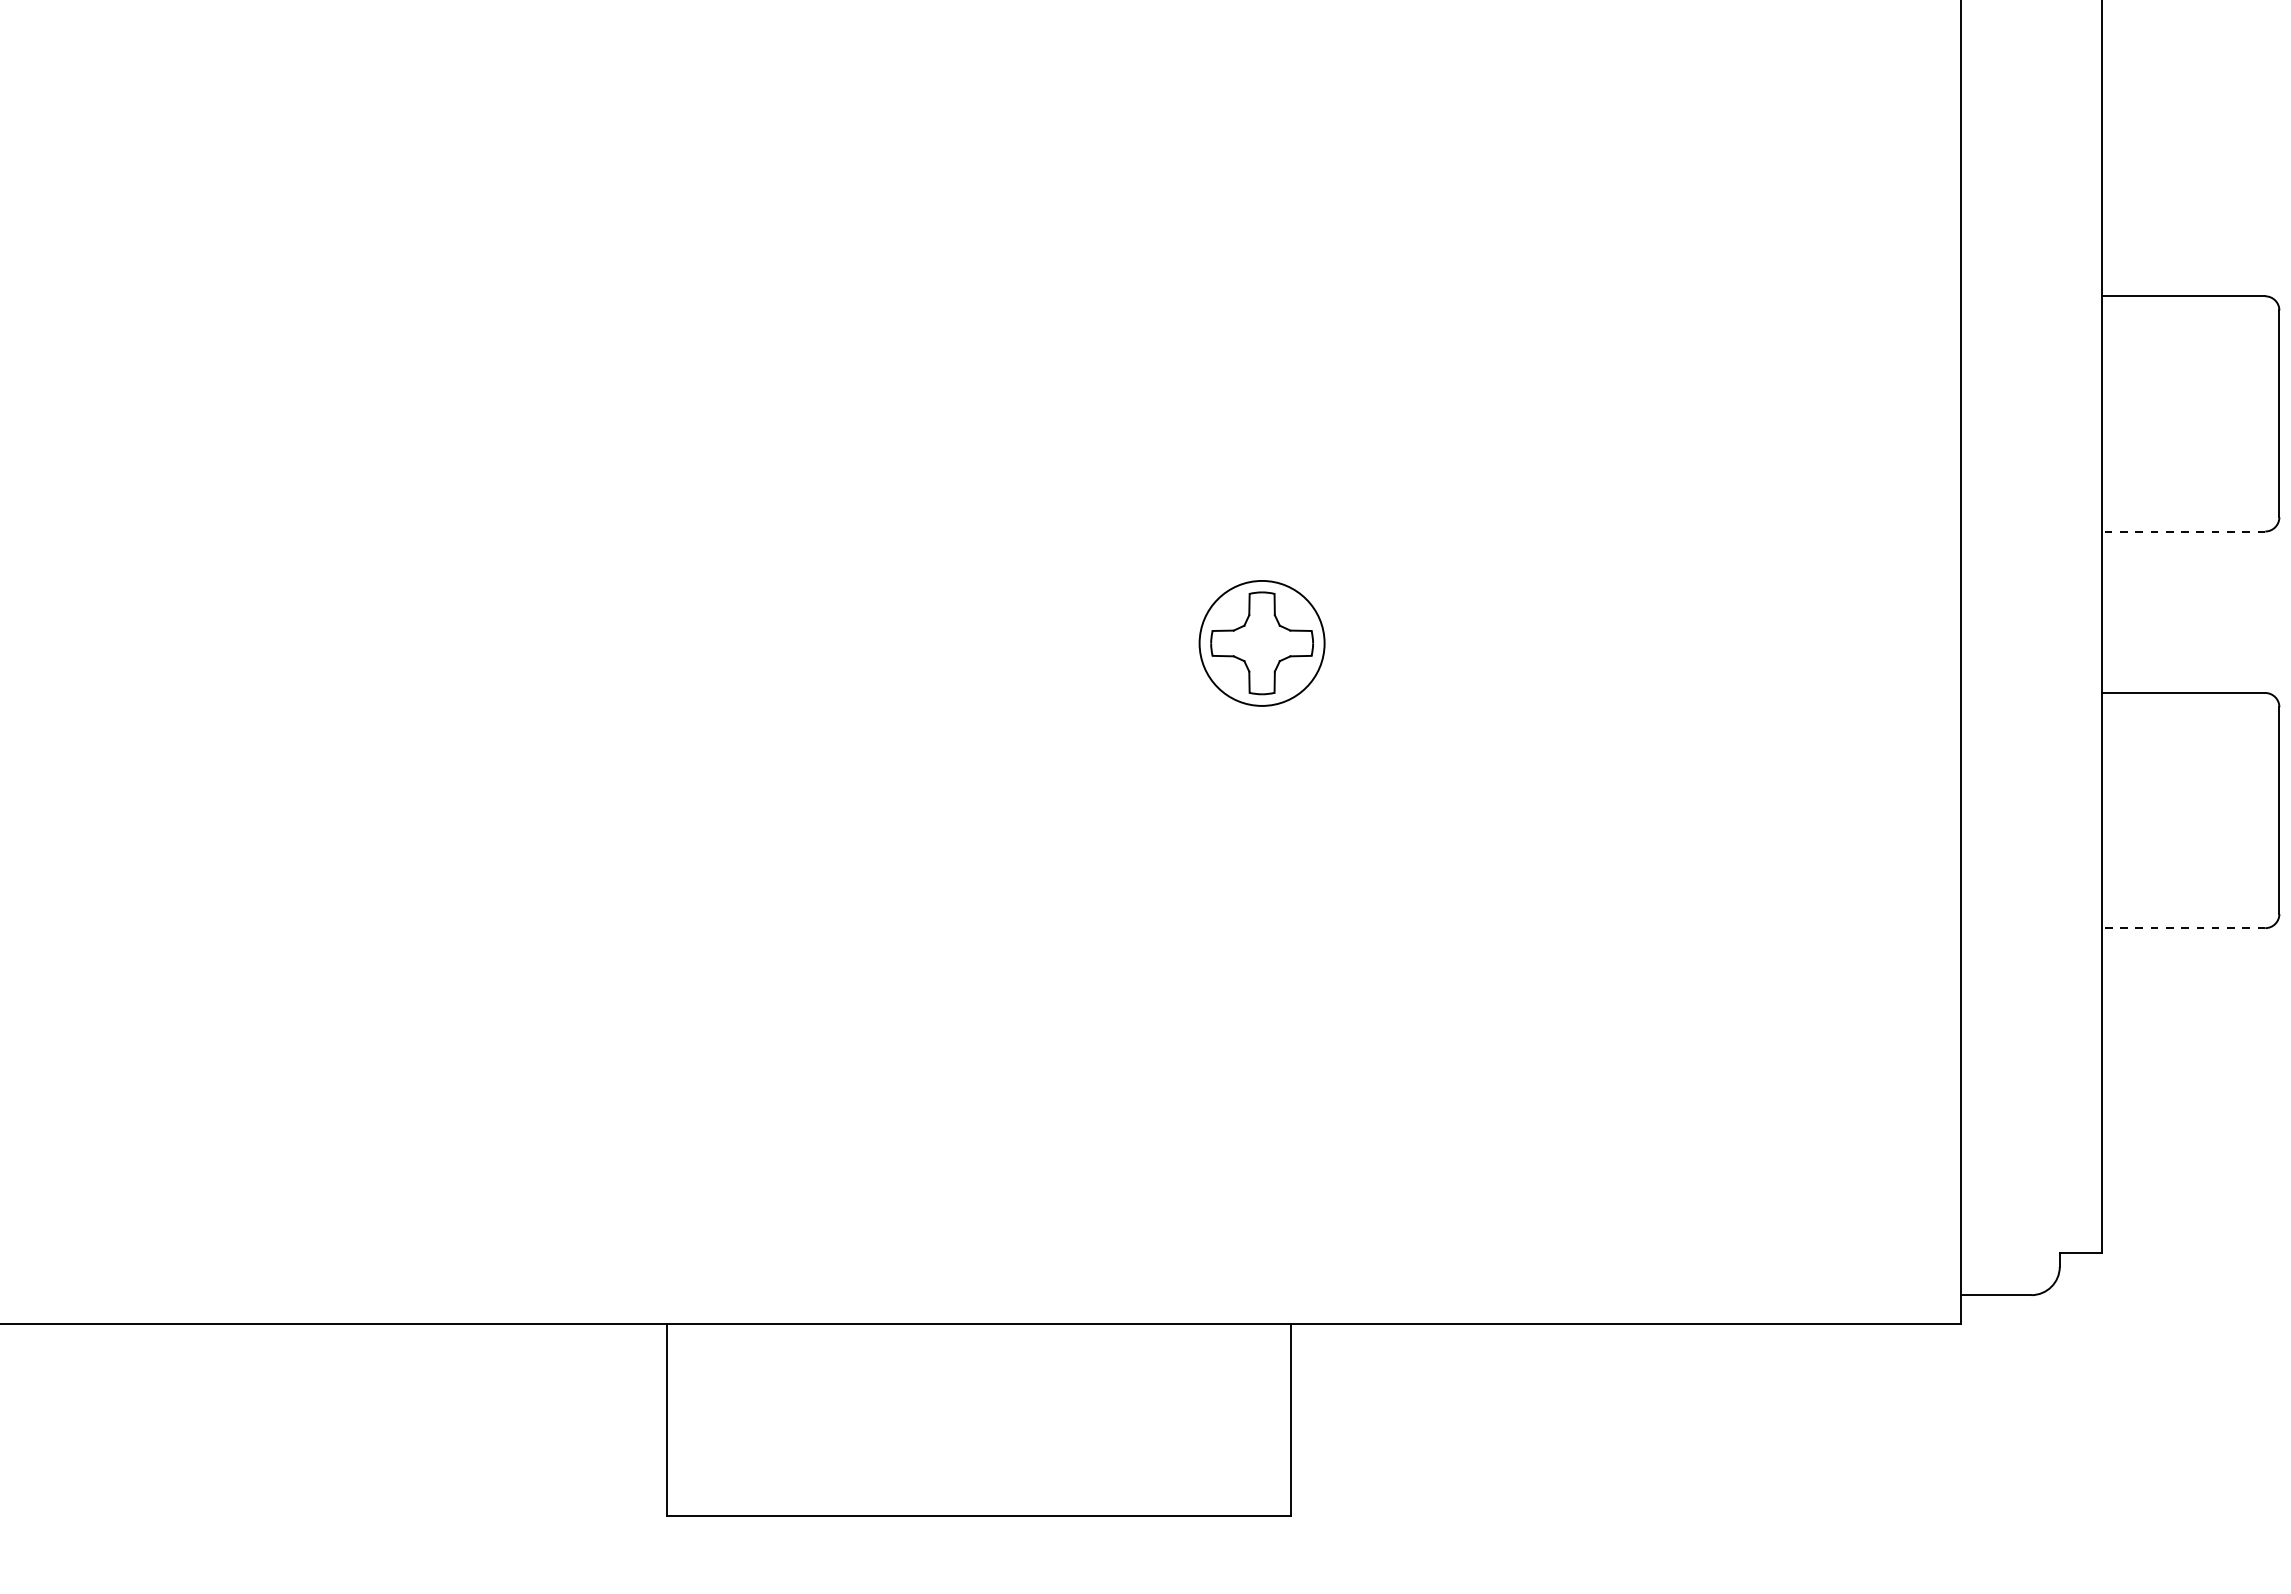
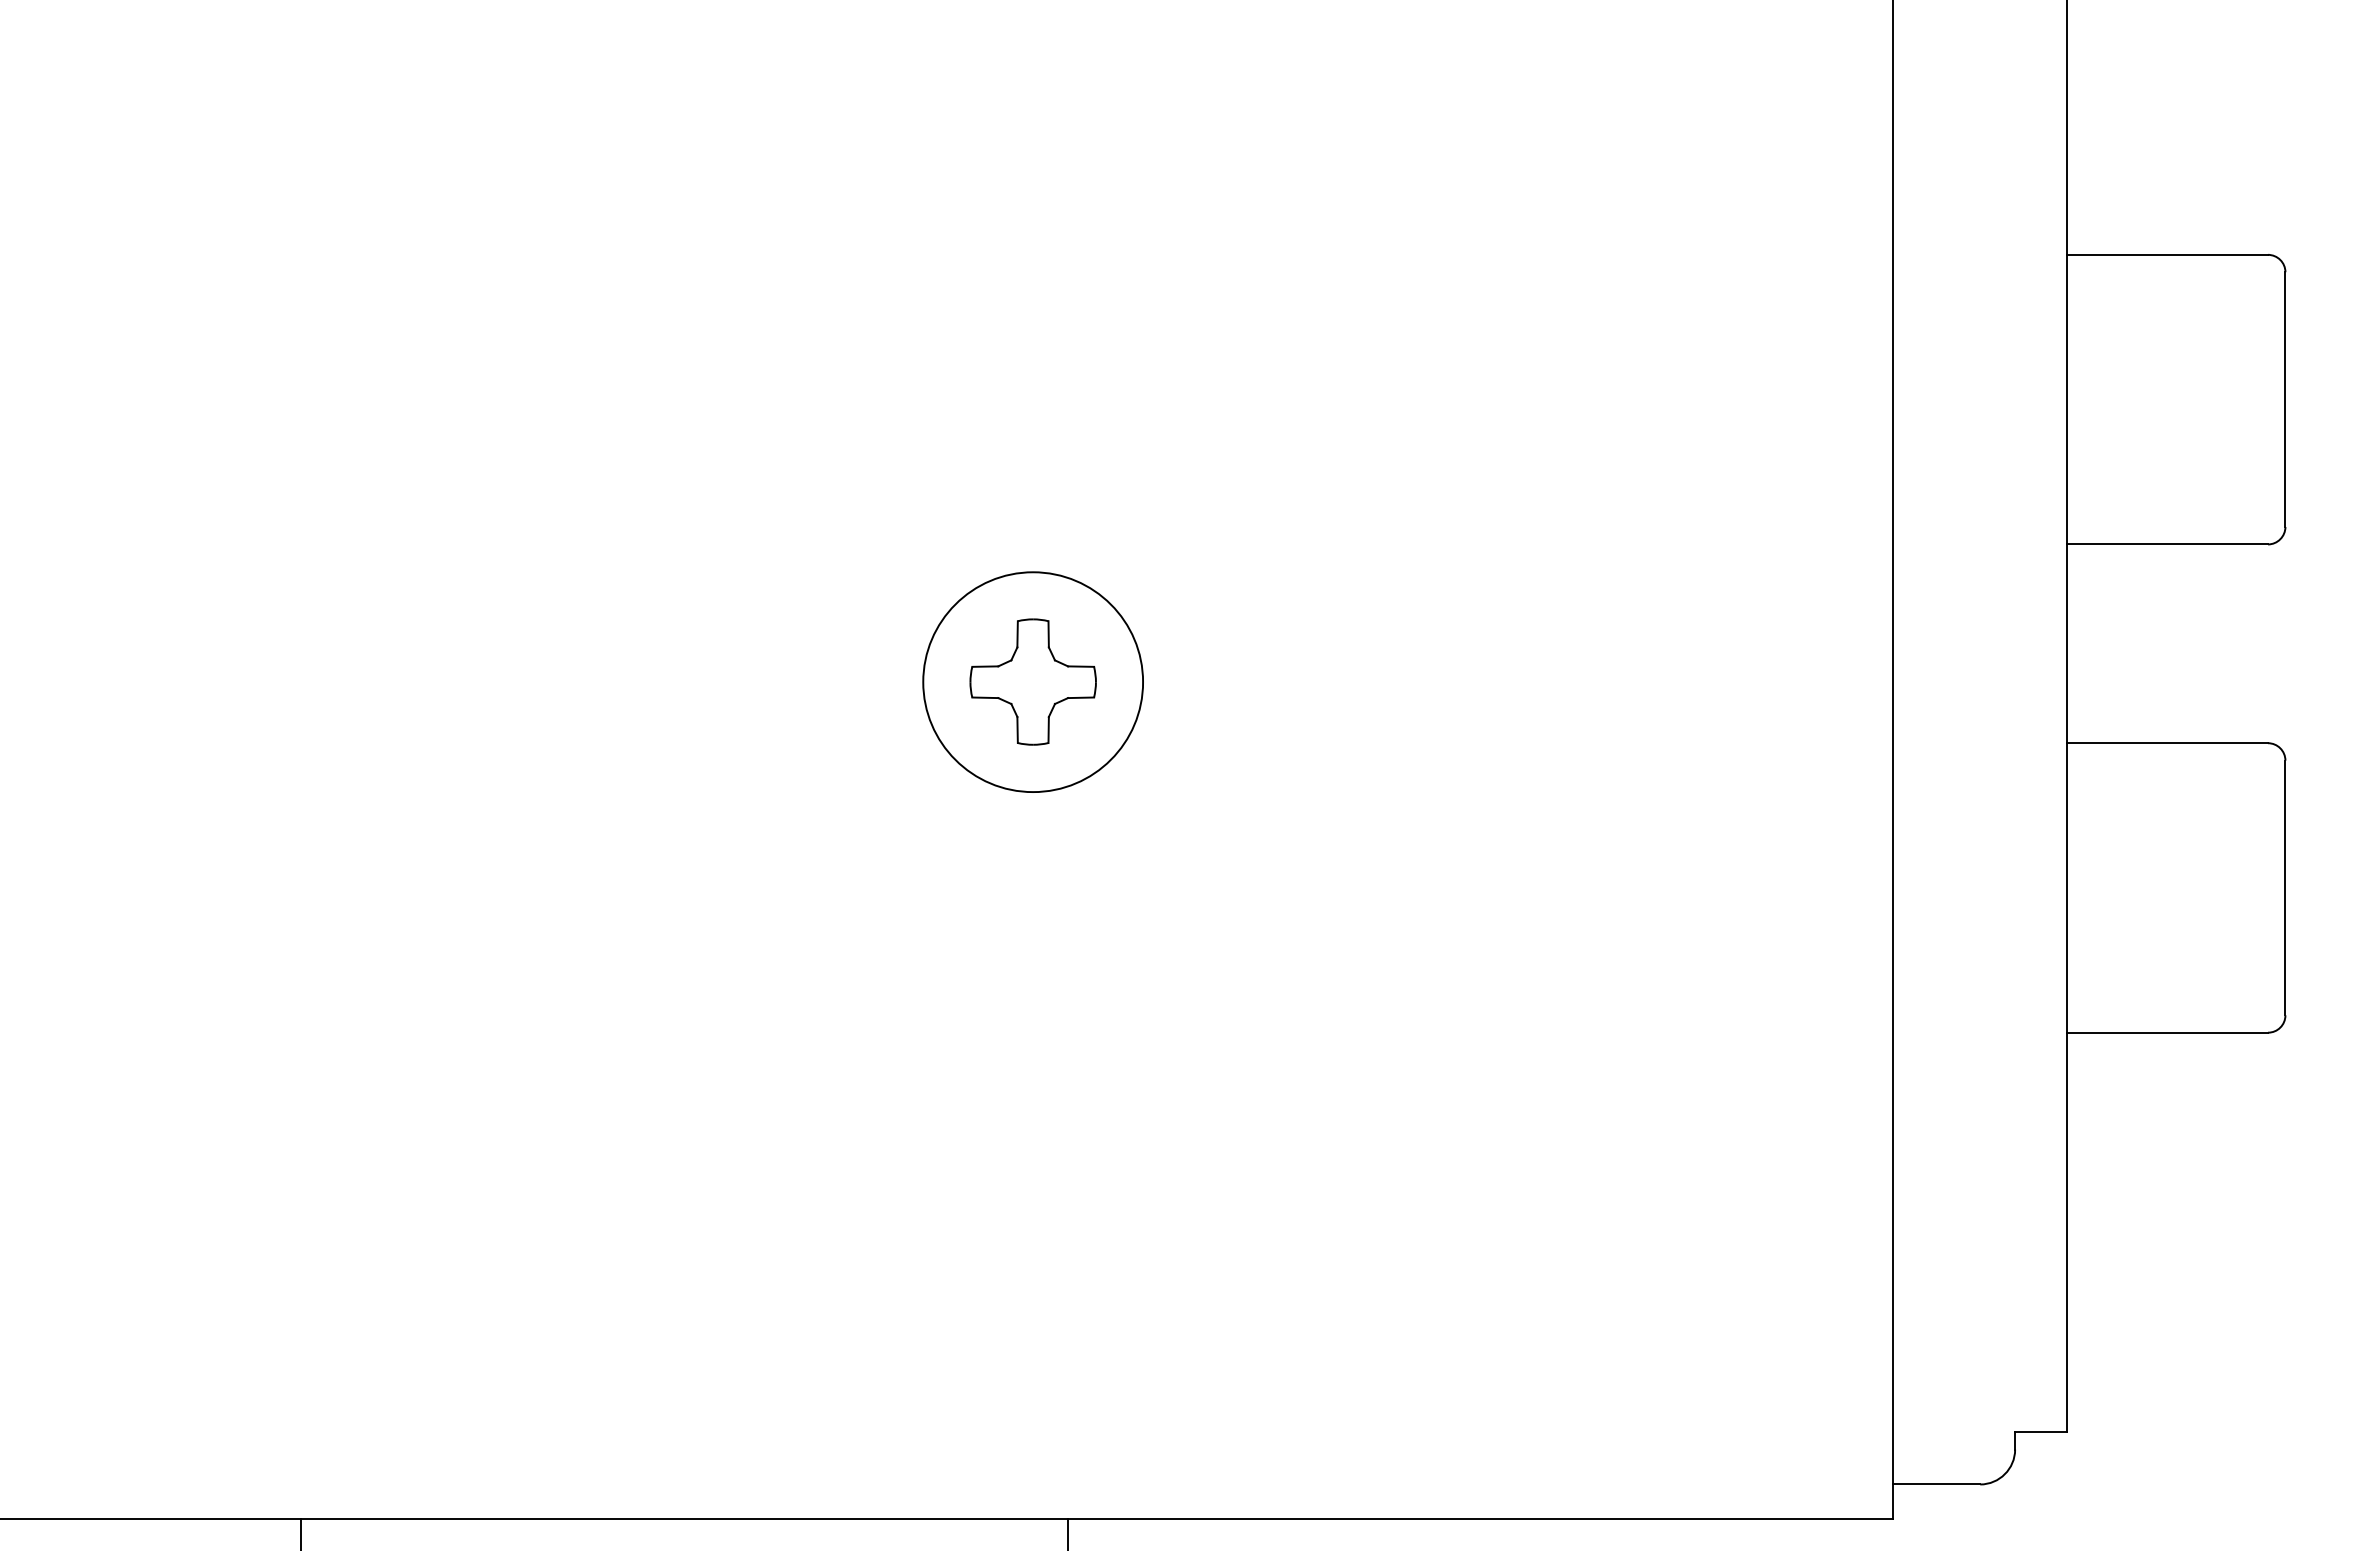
line: (2183, 531) -> (2167, 544), dashed -> solid
circle: (1261, 643) -> (1032, 682), size x1.43
line: (2183, 928) -> (2167, 1033), dashed -> solid

